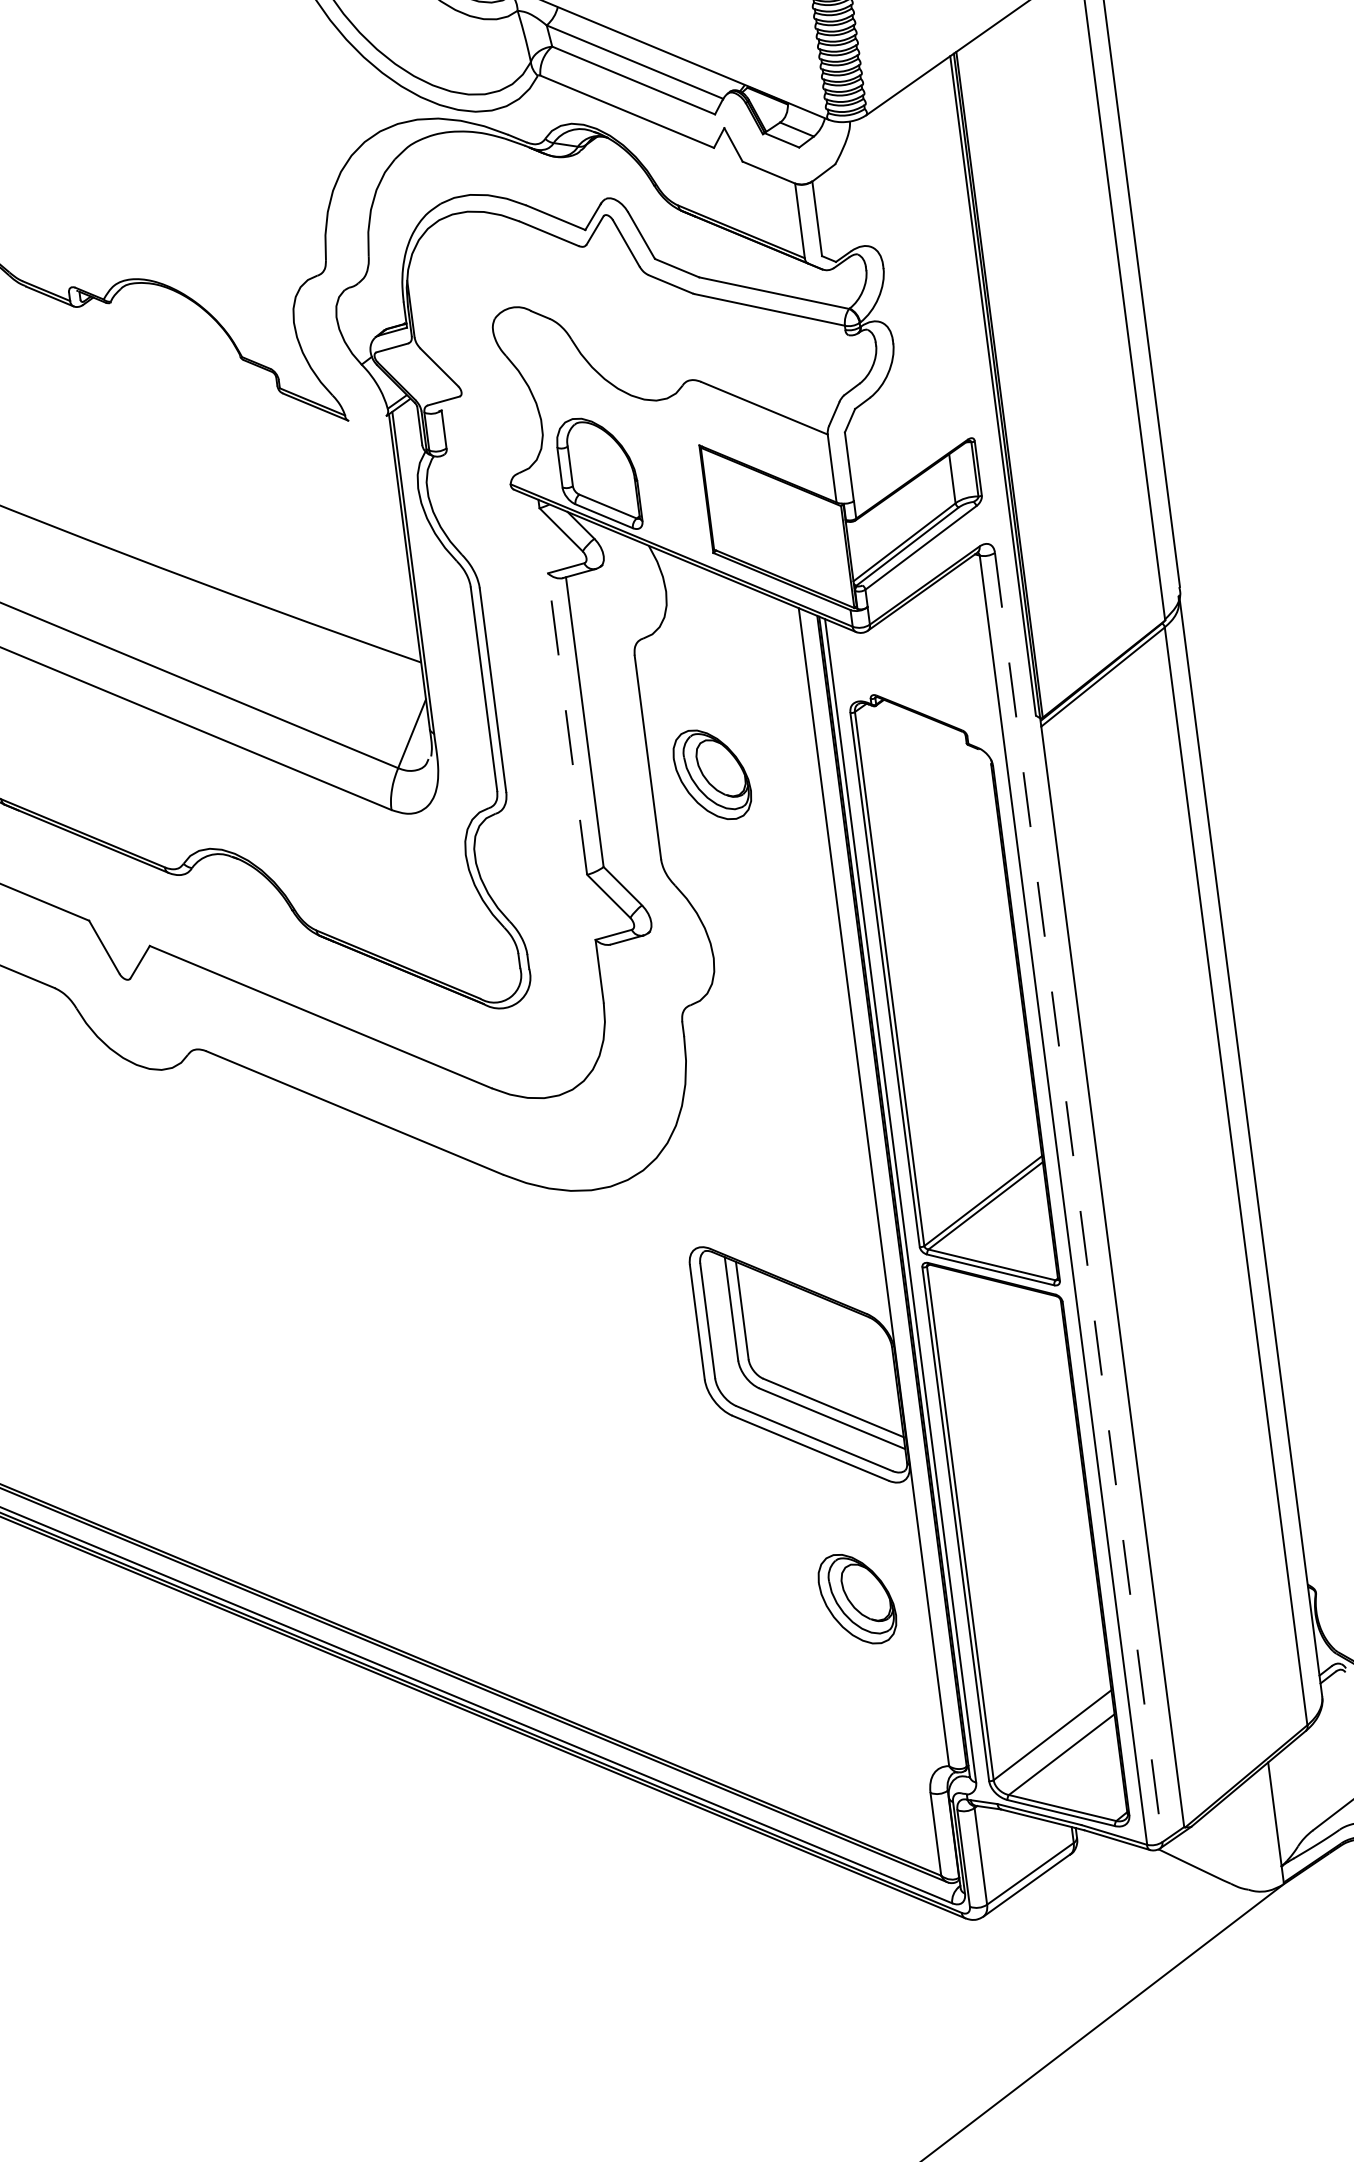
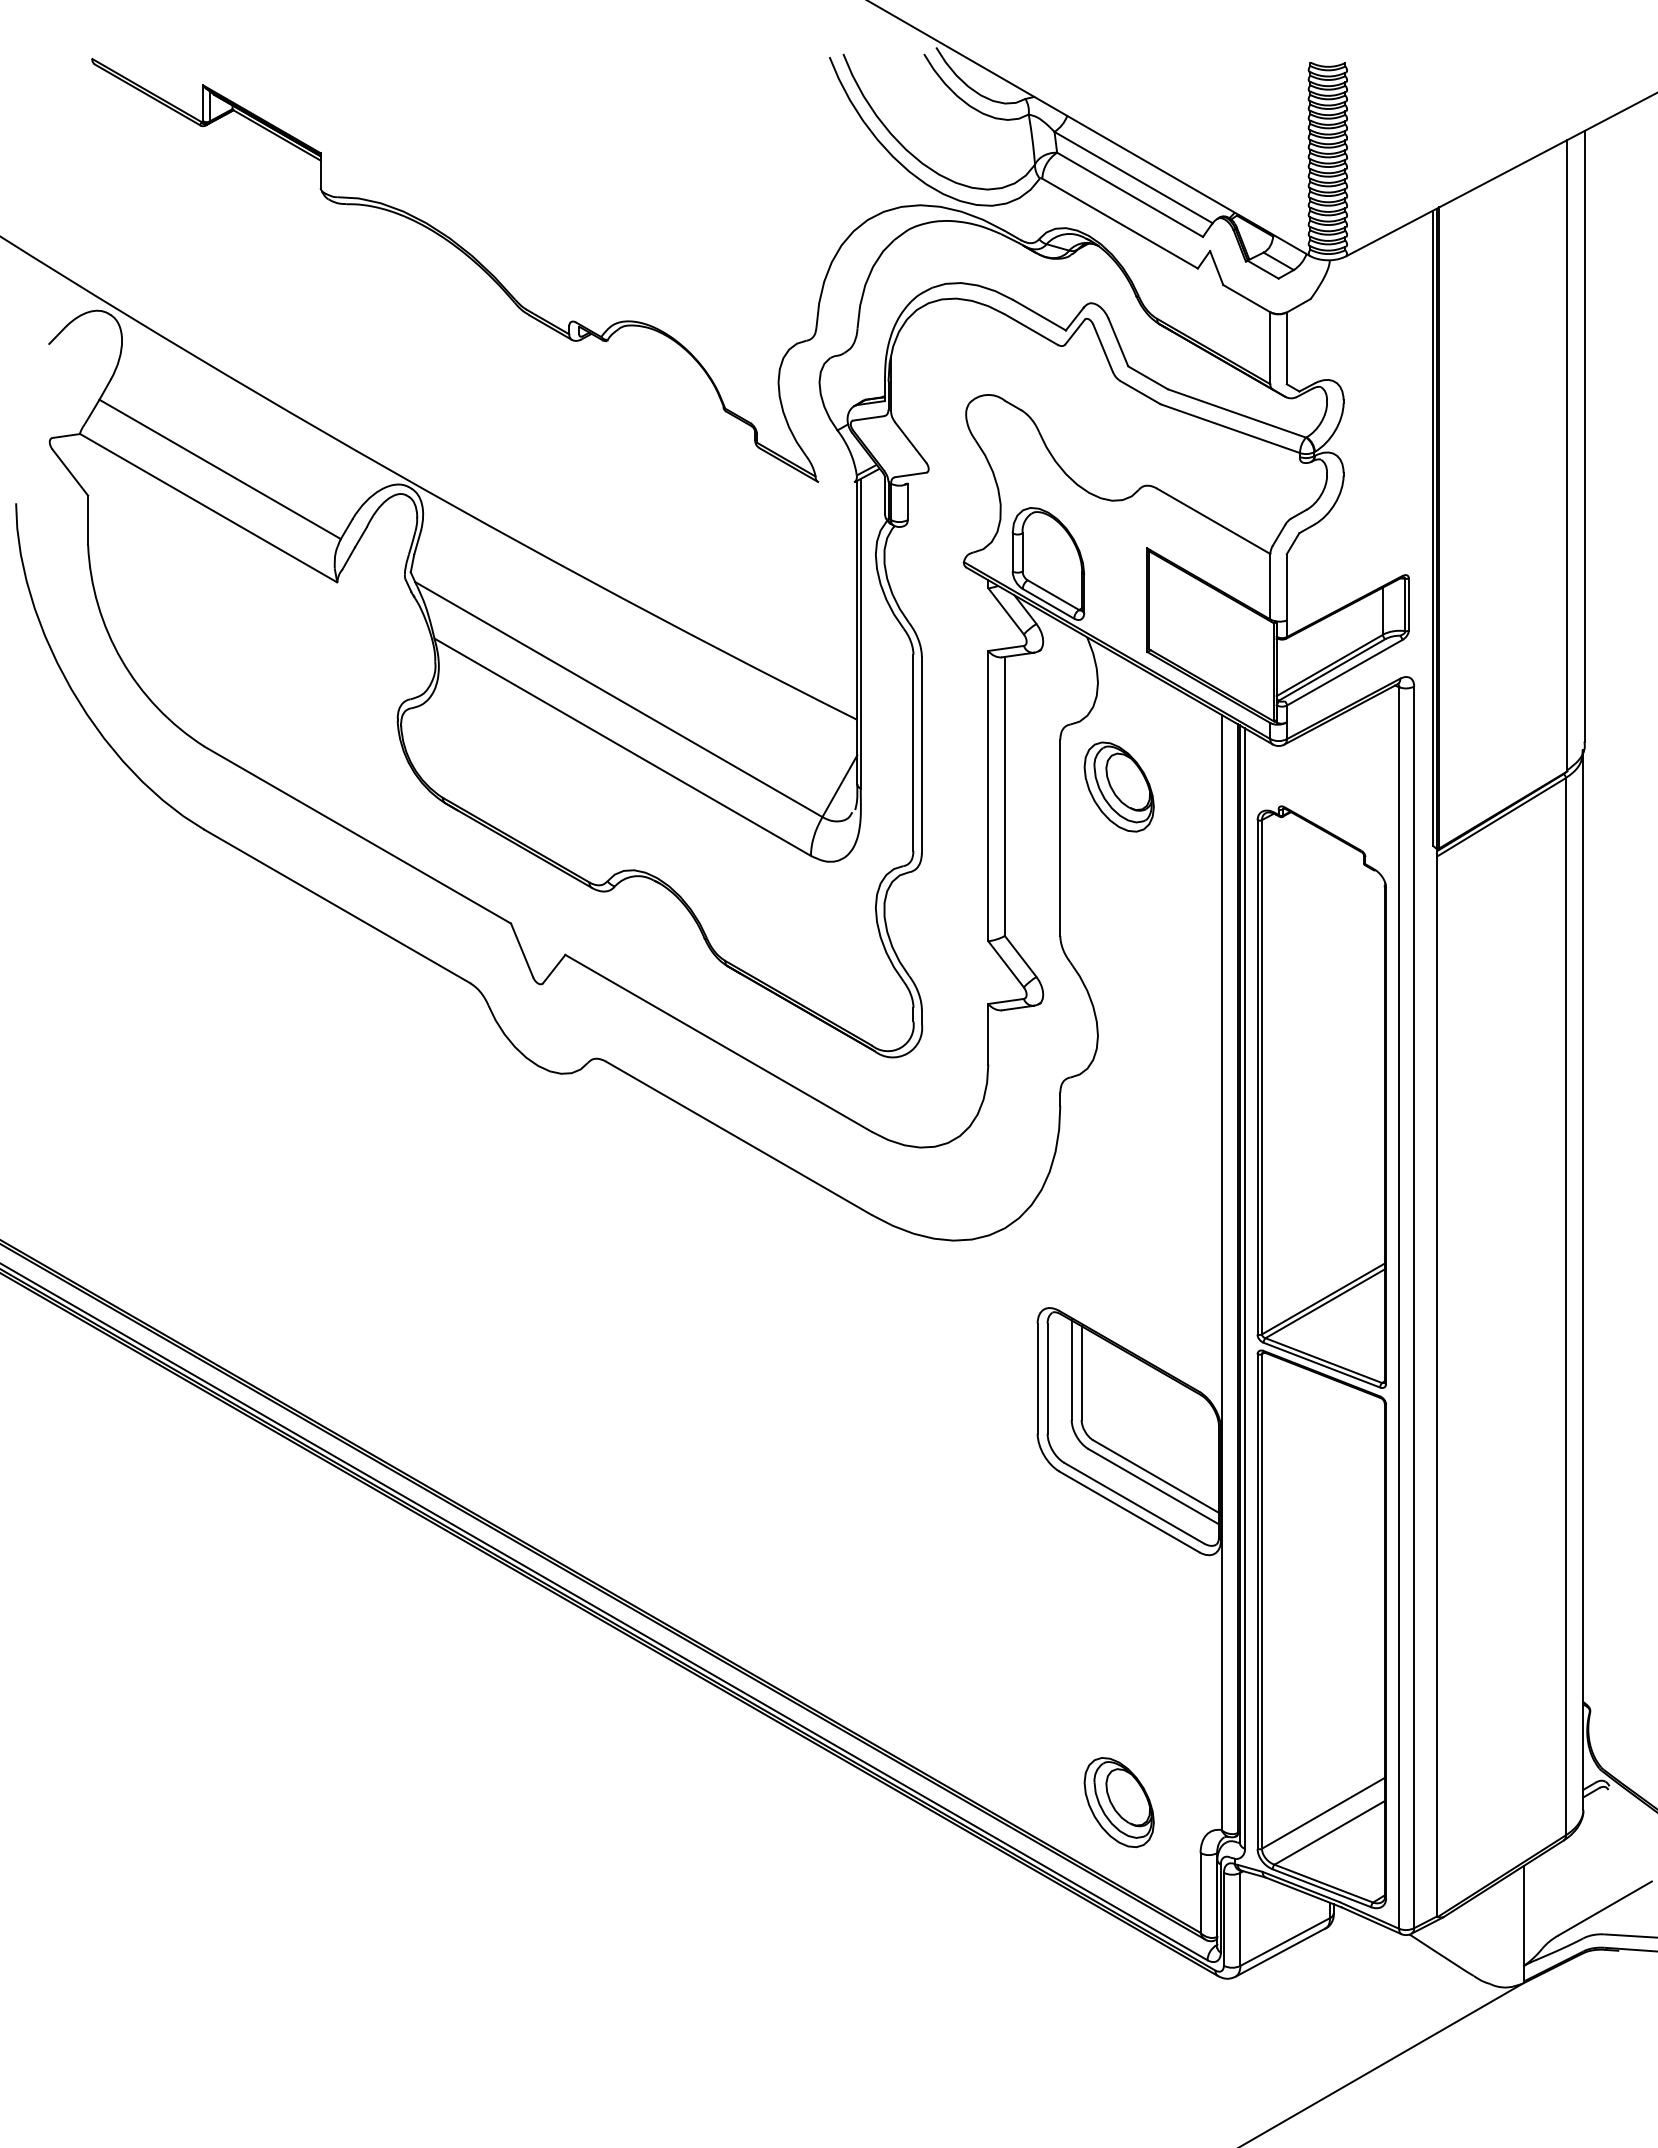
line: (567, 723) -> (988, 795), dashed -> solid
part: (711, 774) -> (1118, 786), moved
line: (1079, 1197) -> (1414, 1307), dashed -> solid
part: (856, 1599) -> (1118, 1802), moved

